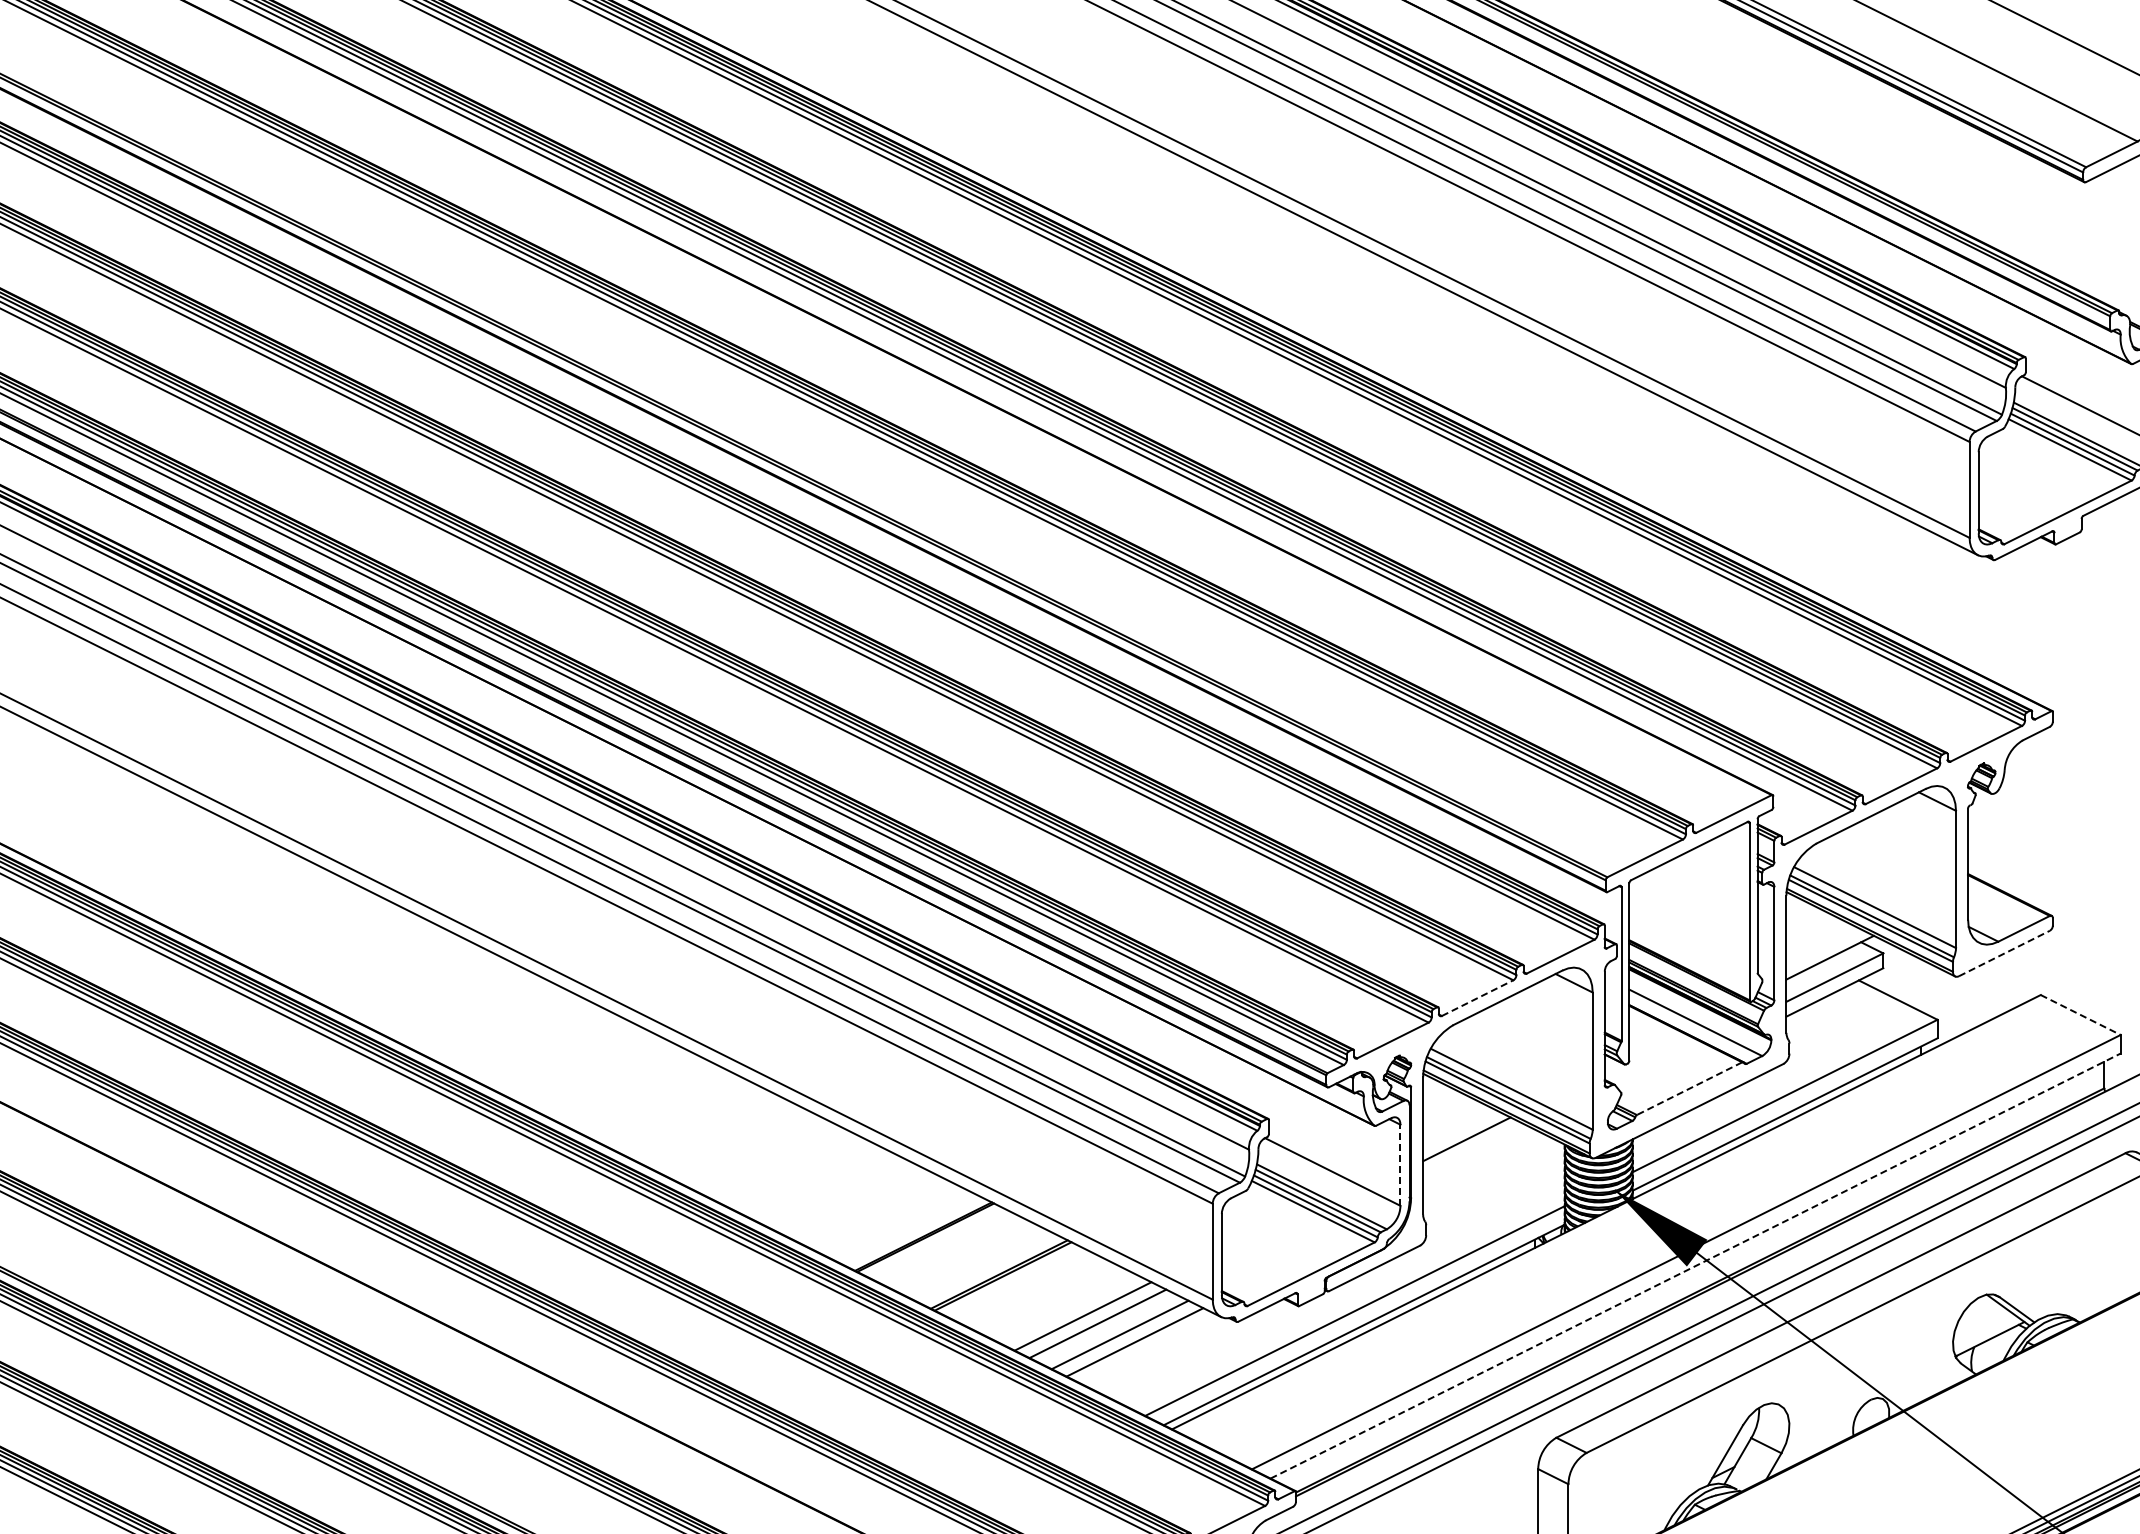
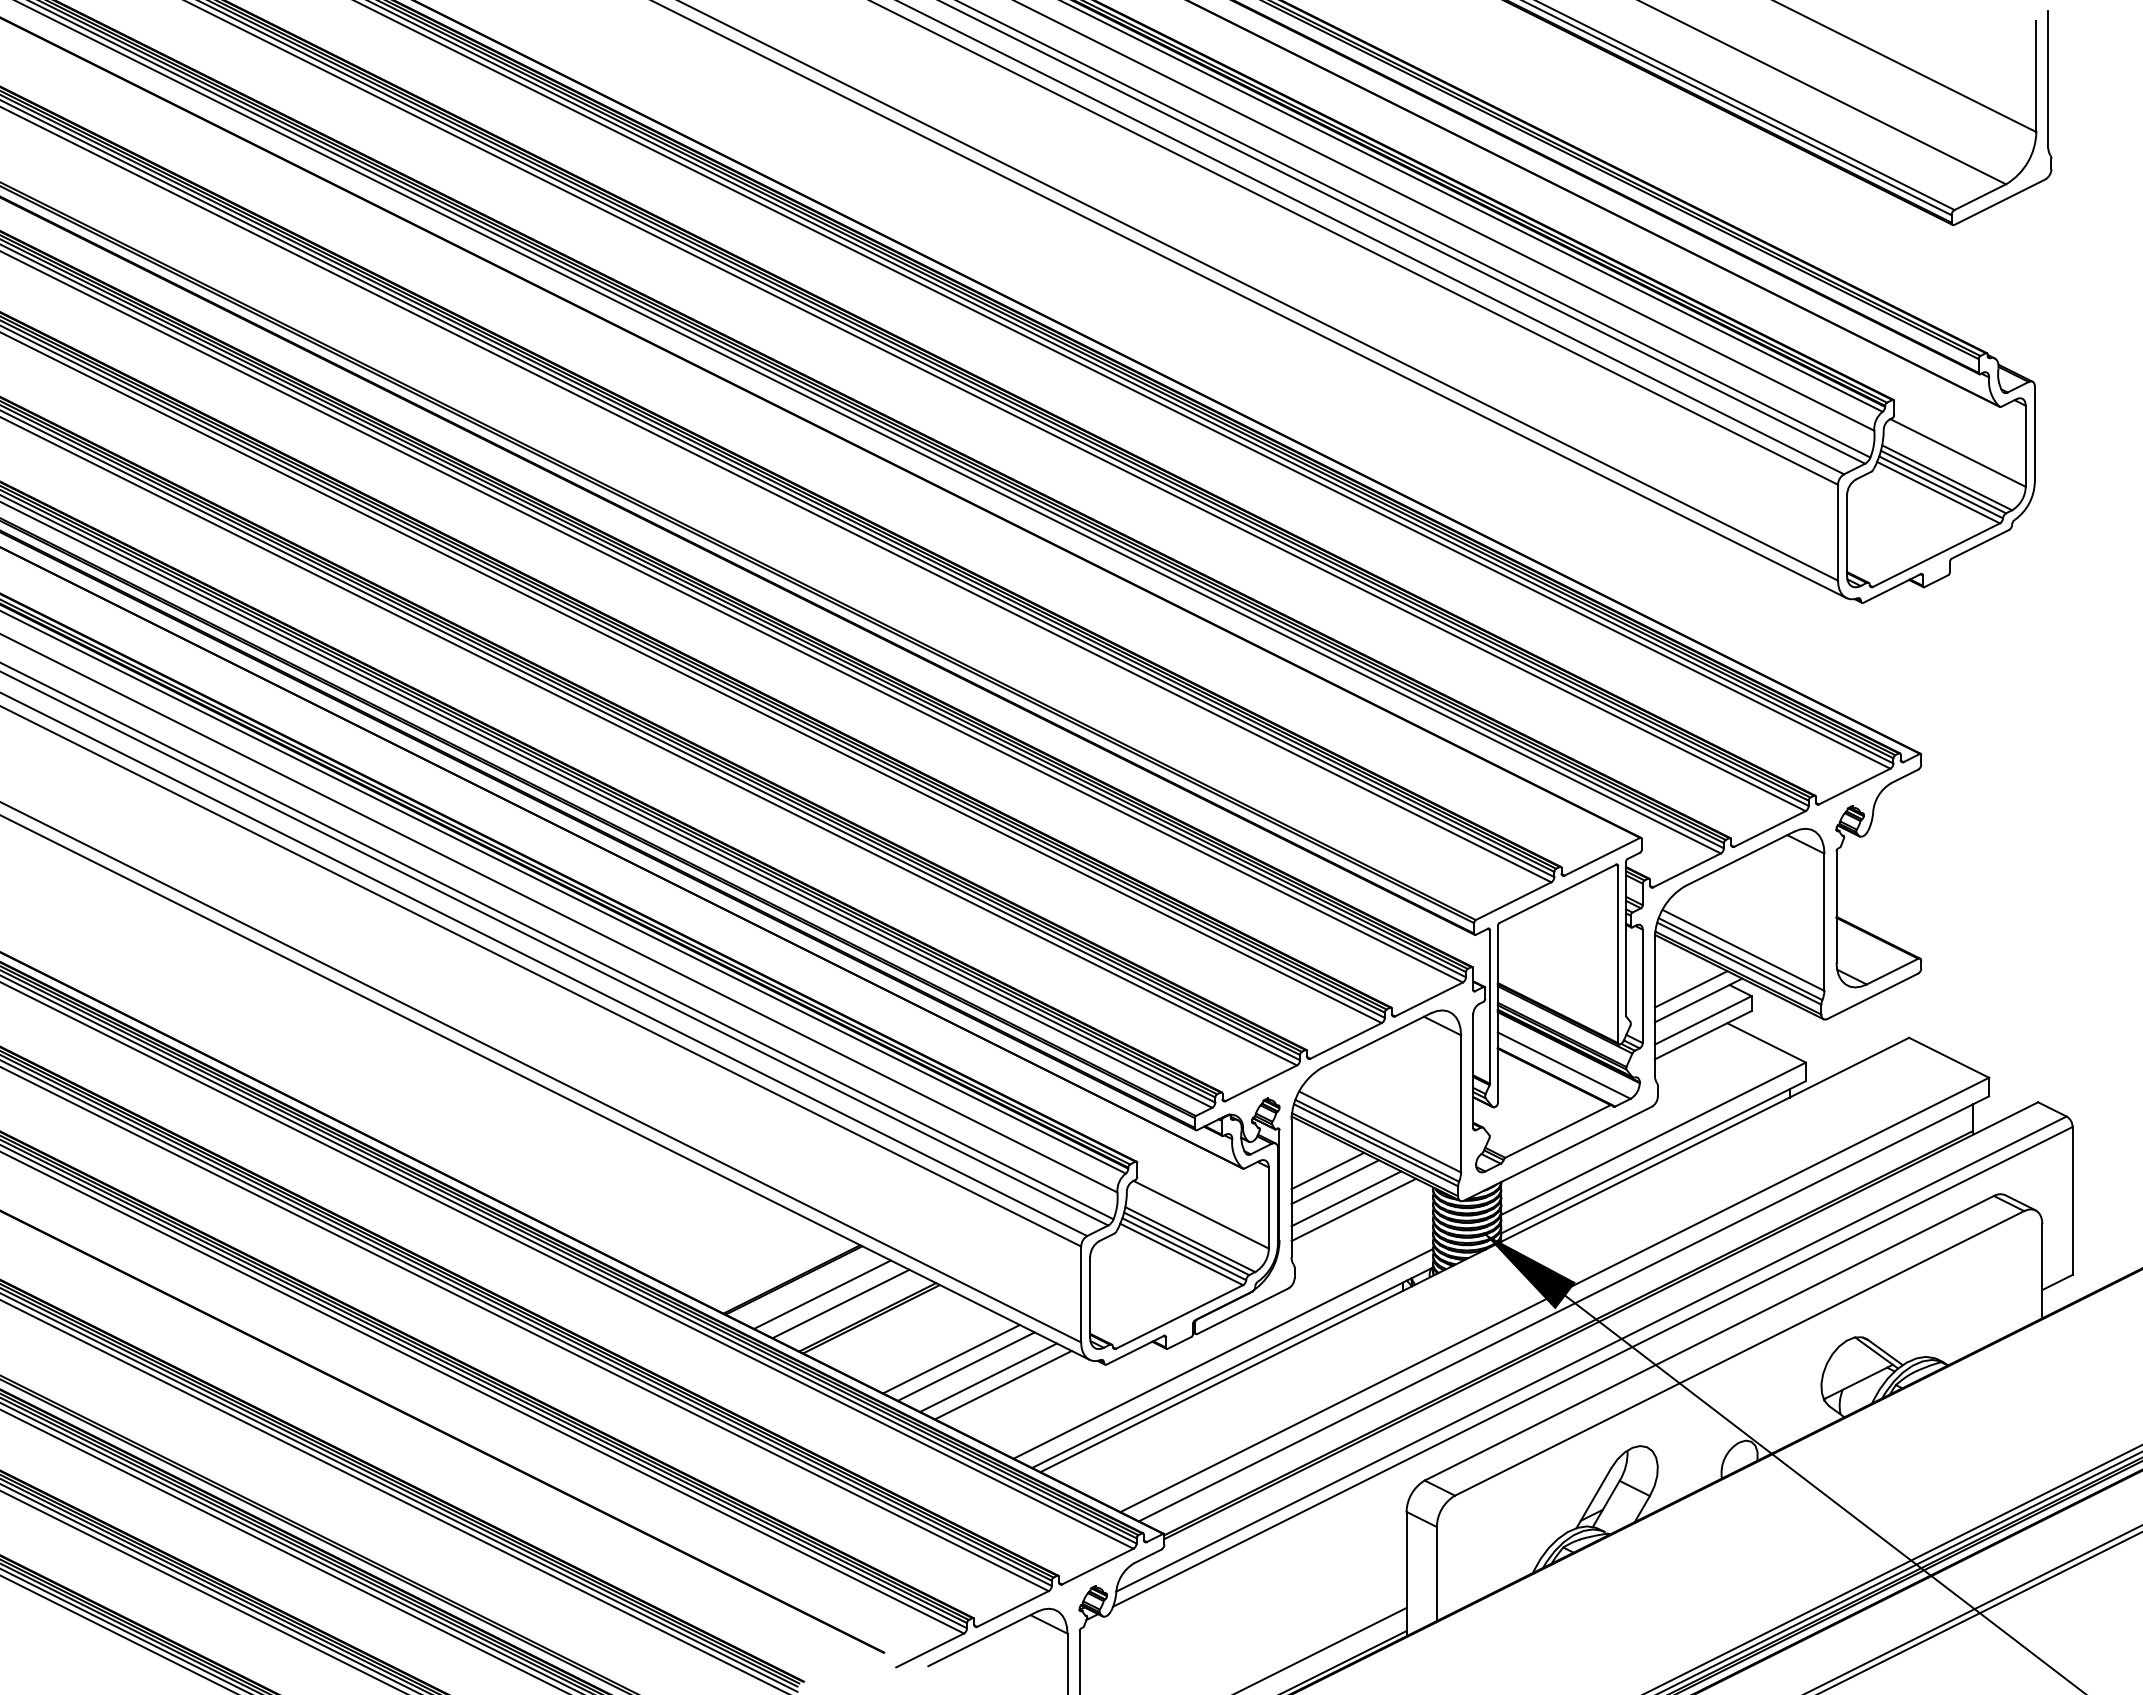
line: (1822, 946) -> (1690, 989), added
line: (2004, 953) -> (1872, 996), dashed -> solid
line: (1478, 997) -> (1346, 1040), dashed -> solid
line: (2081, 1014) -> (1949, 1057), dashed -> solid
line: (1689, 1088) -> (1557, 1131), dashed -> solid
line: (1459, 1127) -> (1327, 1170), added
line: (1478, 1155) -> (1346, 1198), added
line: (1400, 1165) -> (1268, 1208), dashed -> solid
line: (1485, 1166) -> (1353, 1209), added
line: (954, 1251) -> (822, 1294), added
line: (972, 1260) -> (840, 1303), added
line: (1696, 1265) -> (1564, 1308), dashed -> solid

